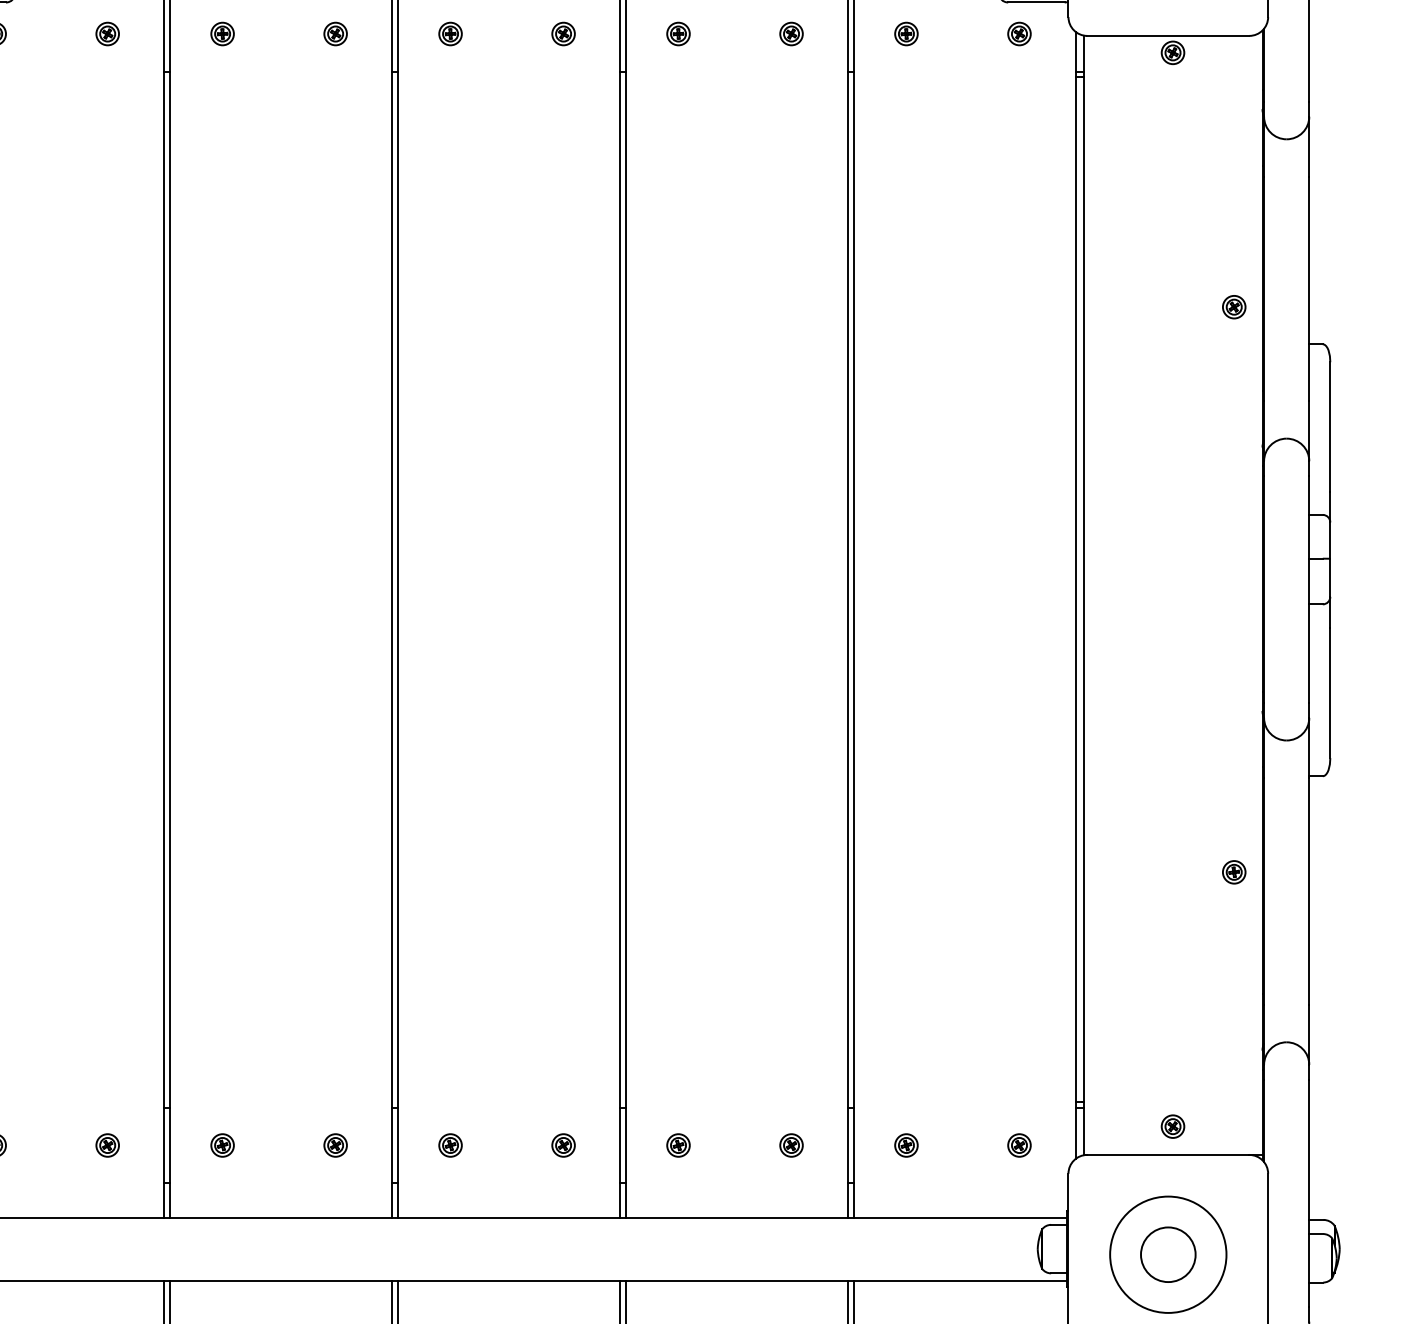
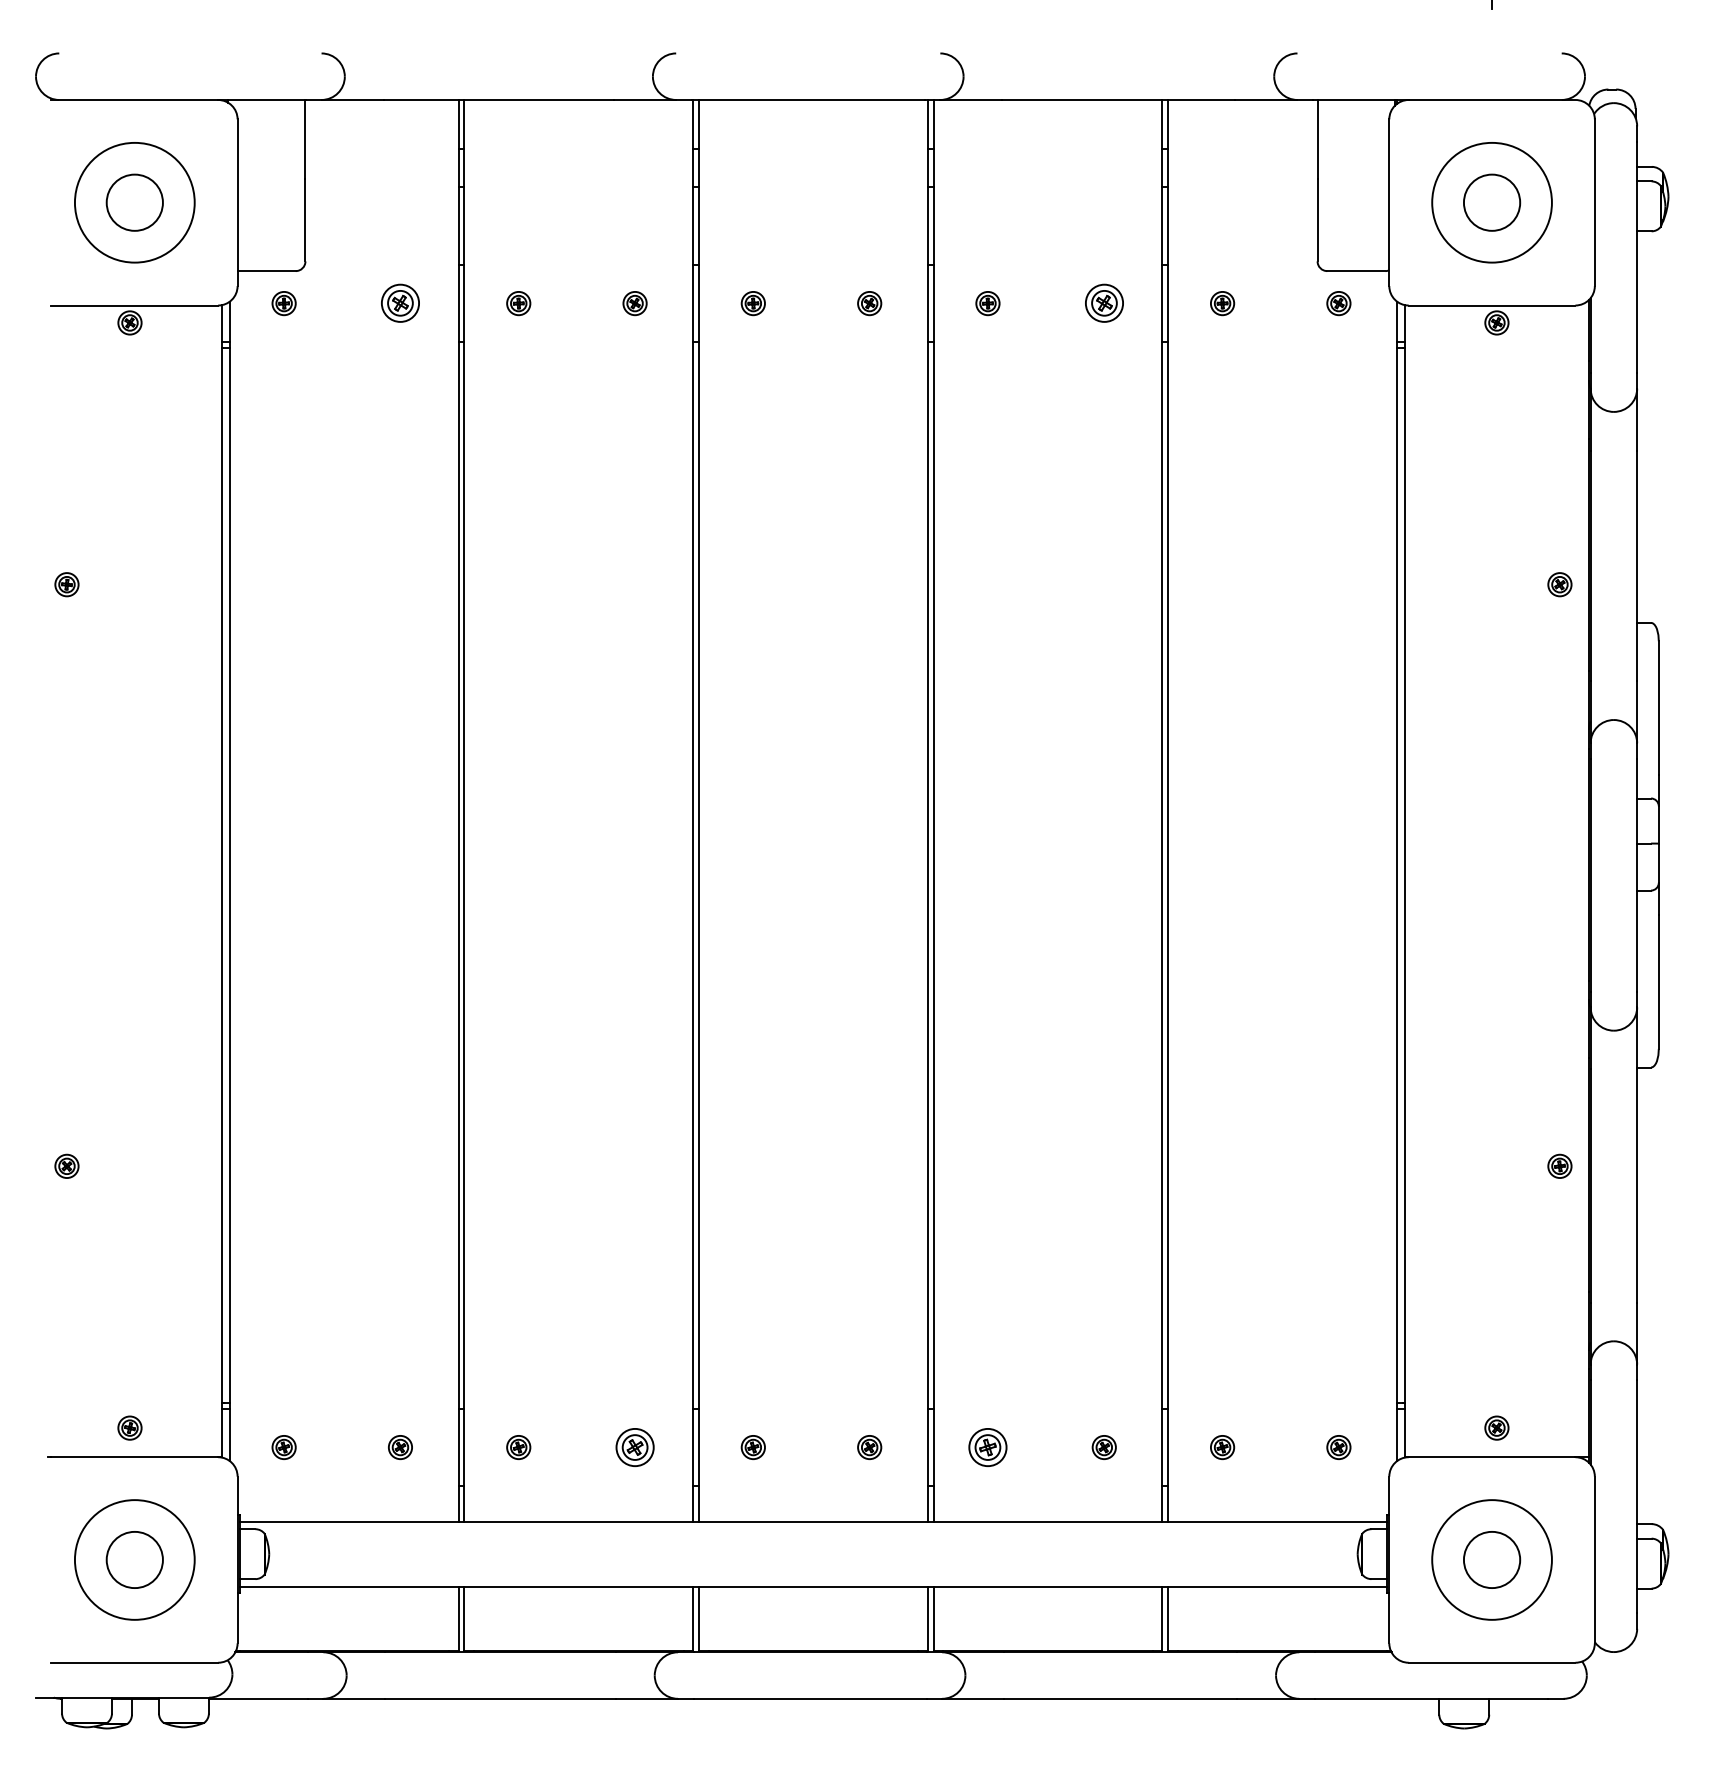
part: (107, 33) -> (400, 303), size x1.6
part: (790, 33) -> (1103, 303), size x1.6
part: (335, 1145) -> (634, 1447), size x1.6
part: (678, 1145) -> (987, 1447), size x1.6

